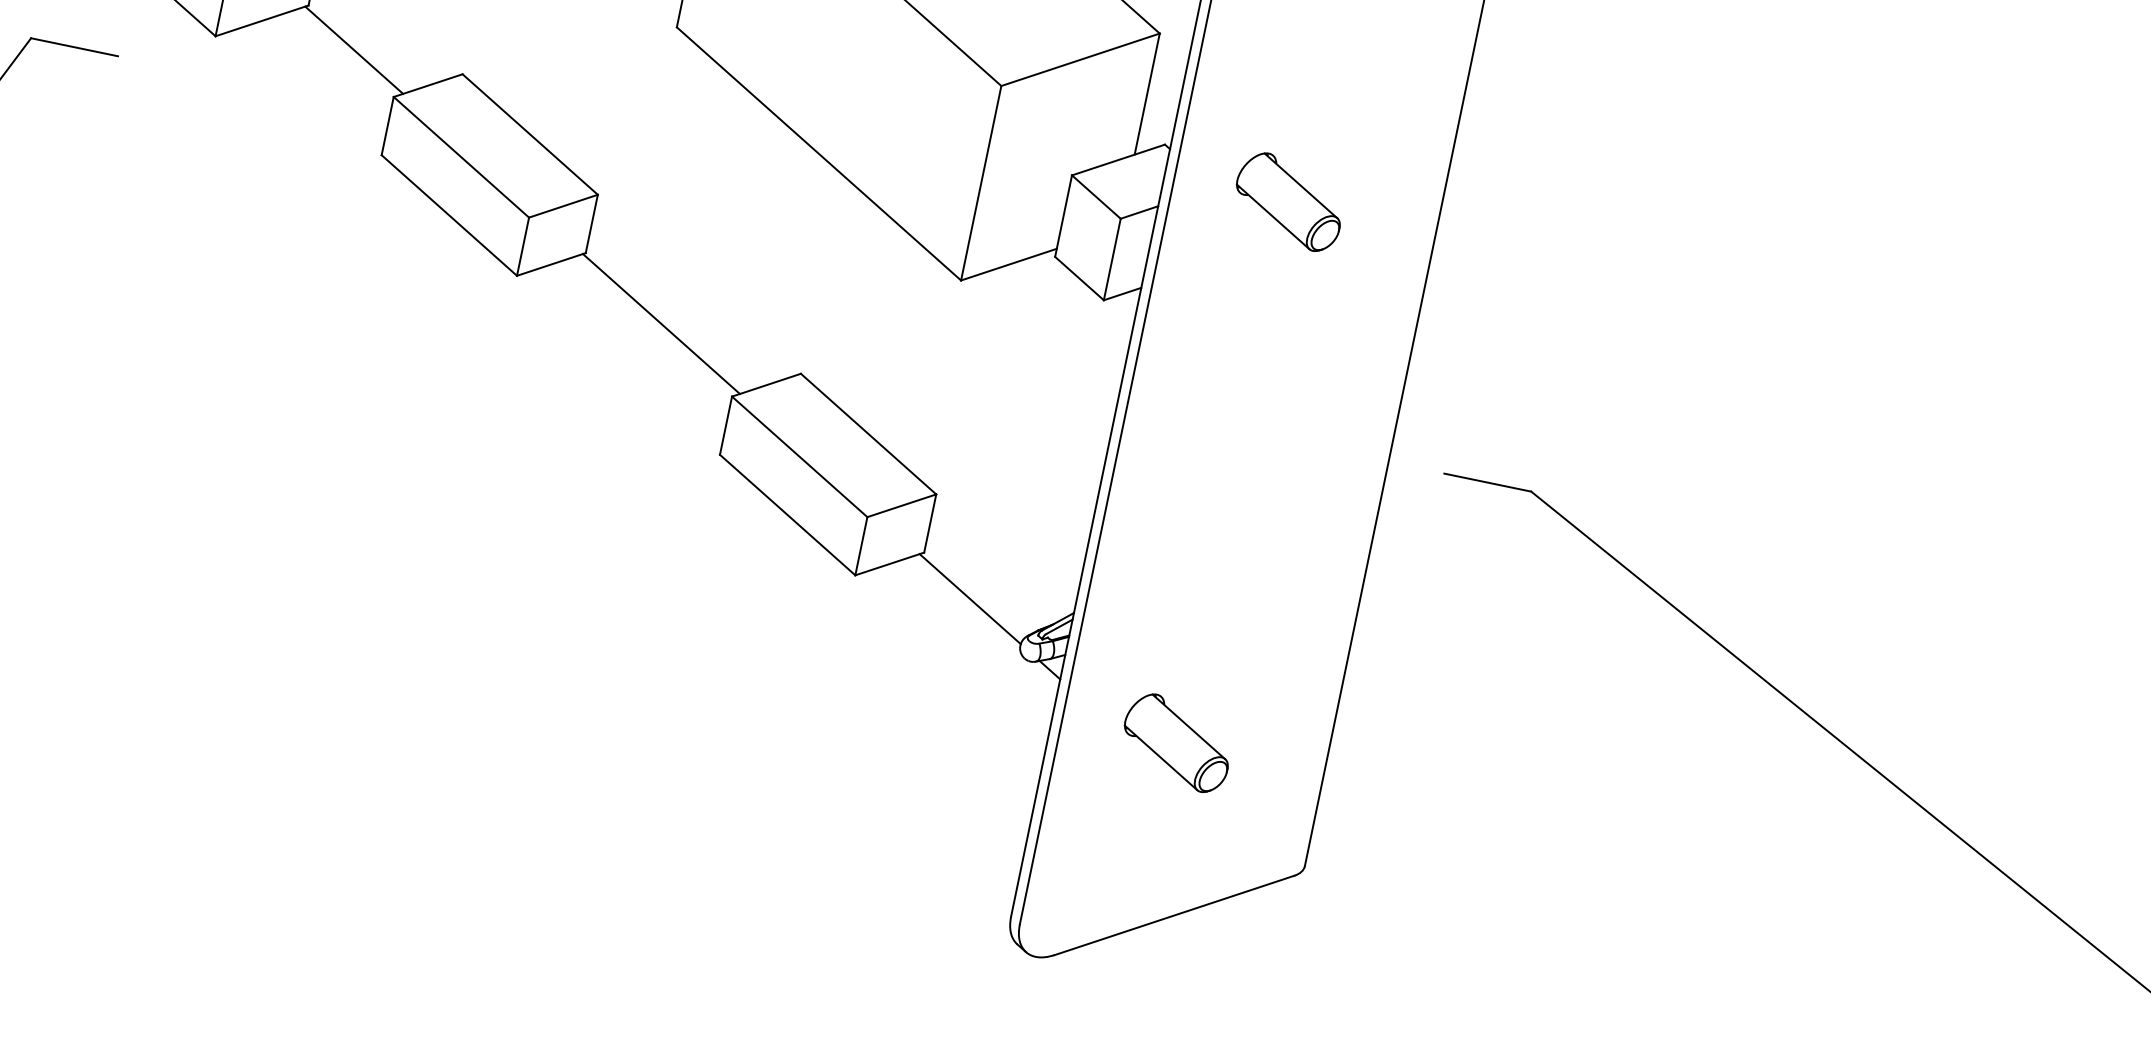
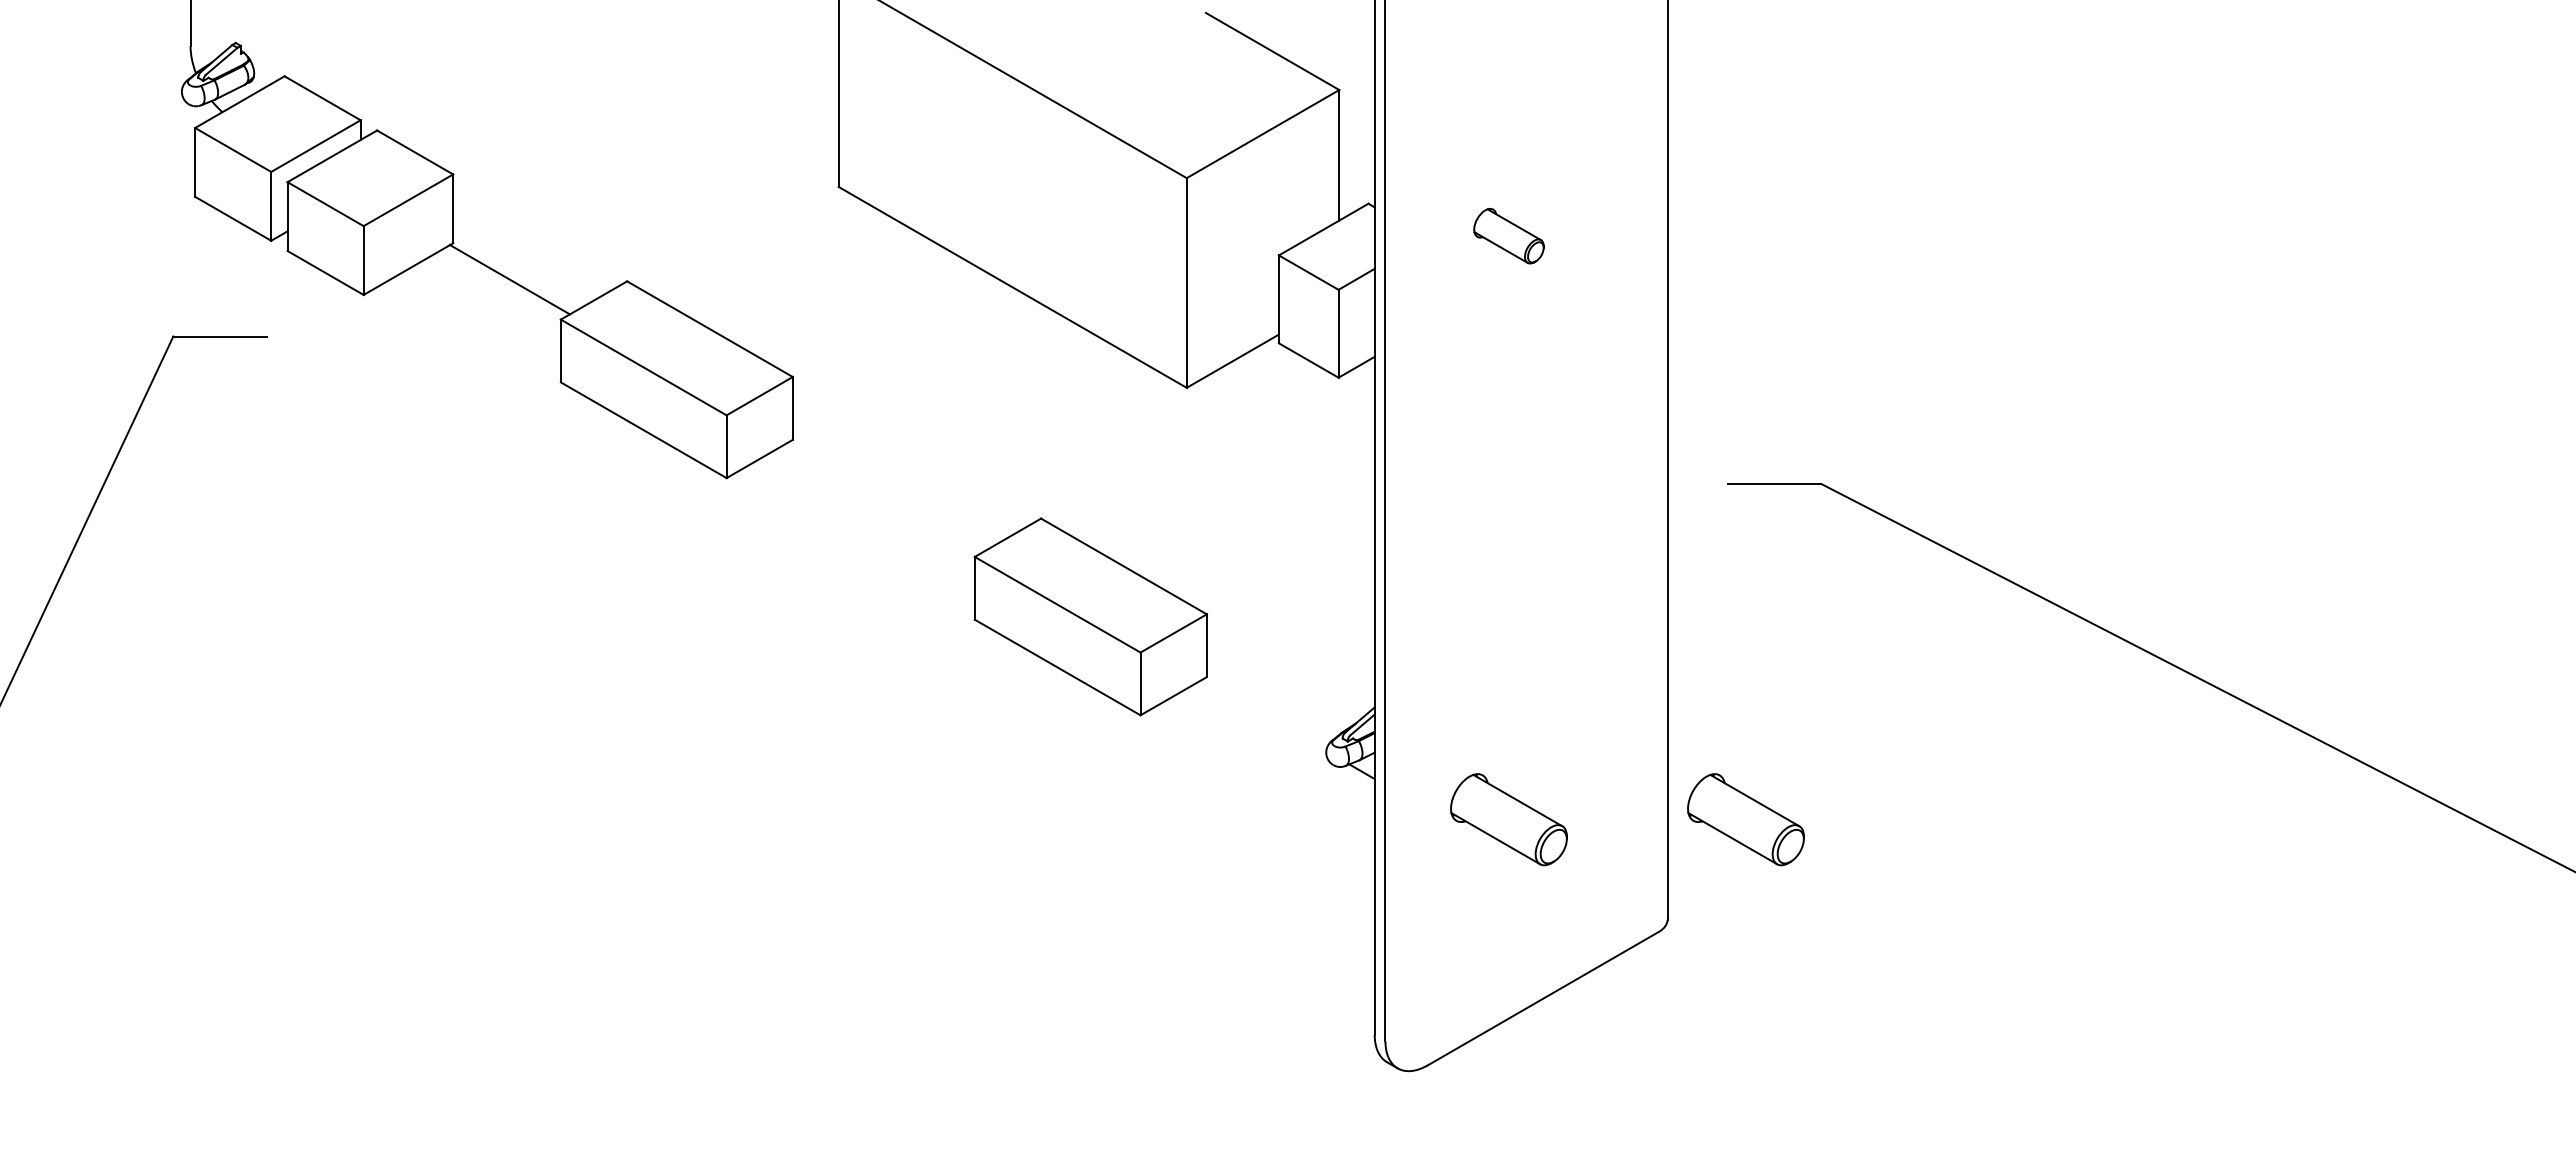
part: (1288, 201) -> (1508, 235), size x0.6
line: (661, 323) -> (886, 496), removed
line: (970, 599) -> (1264, 715), removed
part: (1396, 788) -> (1745, 819), added

